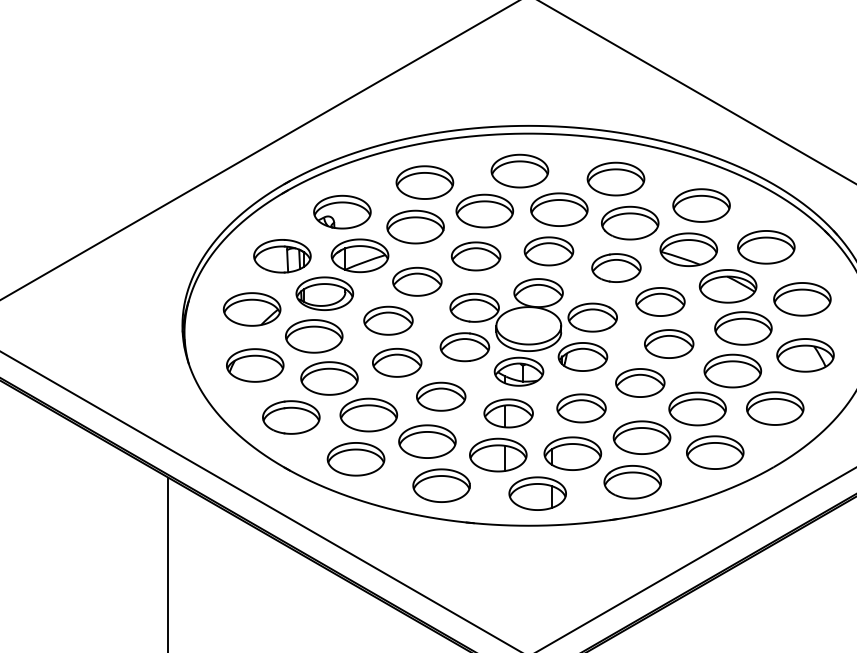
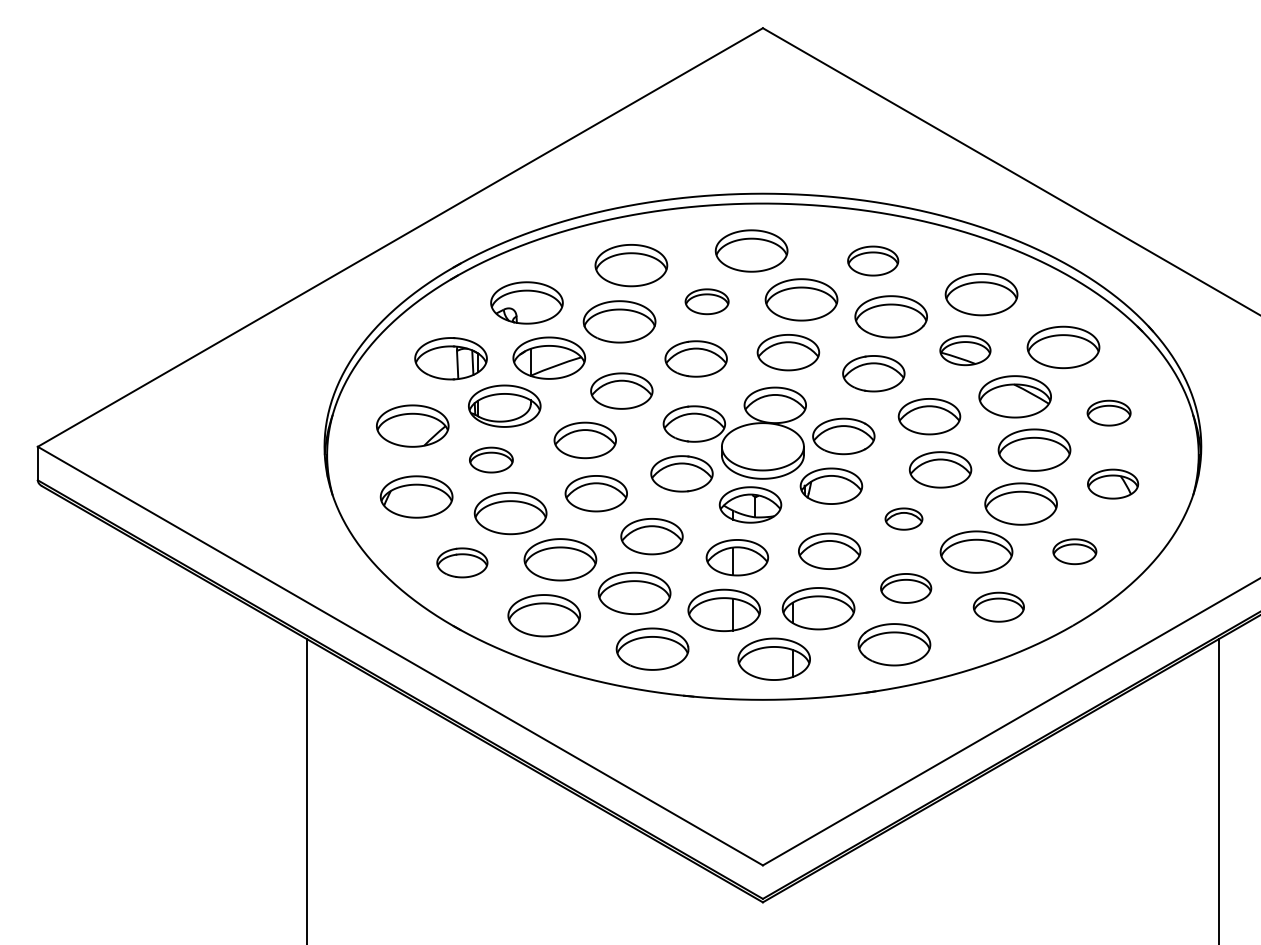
part: (615, 178) -> (872, 260), size x0.7
part: (484, 211) -> (706, 301), size x0.6
part: (688, 249) -> (965, 350), size x0.7
part: (801, 298) -> (1108, 412), size x0.6
part: (314, 335) -> (491, 459), size x0.6
part: (805, 354) -> (1112, 483), size x0.7
part: (639, 382) -> (903, 518), size x0.6
part: (775, 408) -> (1074, 551), size x0.6
part: (291, 417) -> (462, 562), size x0.7
part: (641, 437) -> (905, 588), size x0.7
part: (714, 451) -> (998, 606), size x0.7

